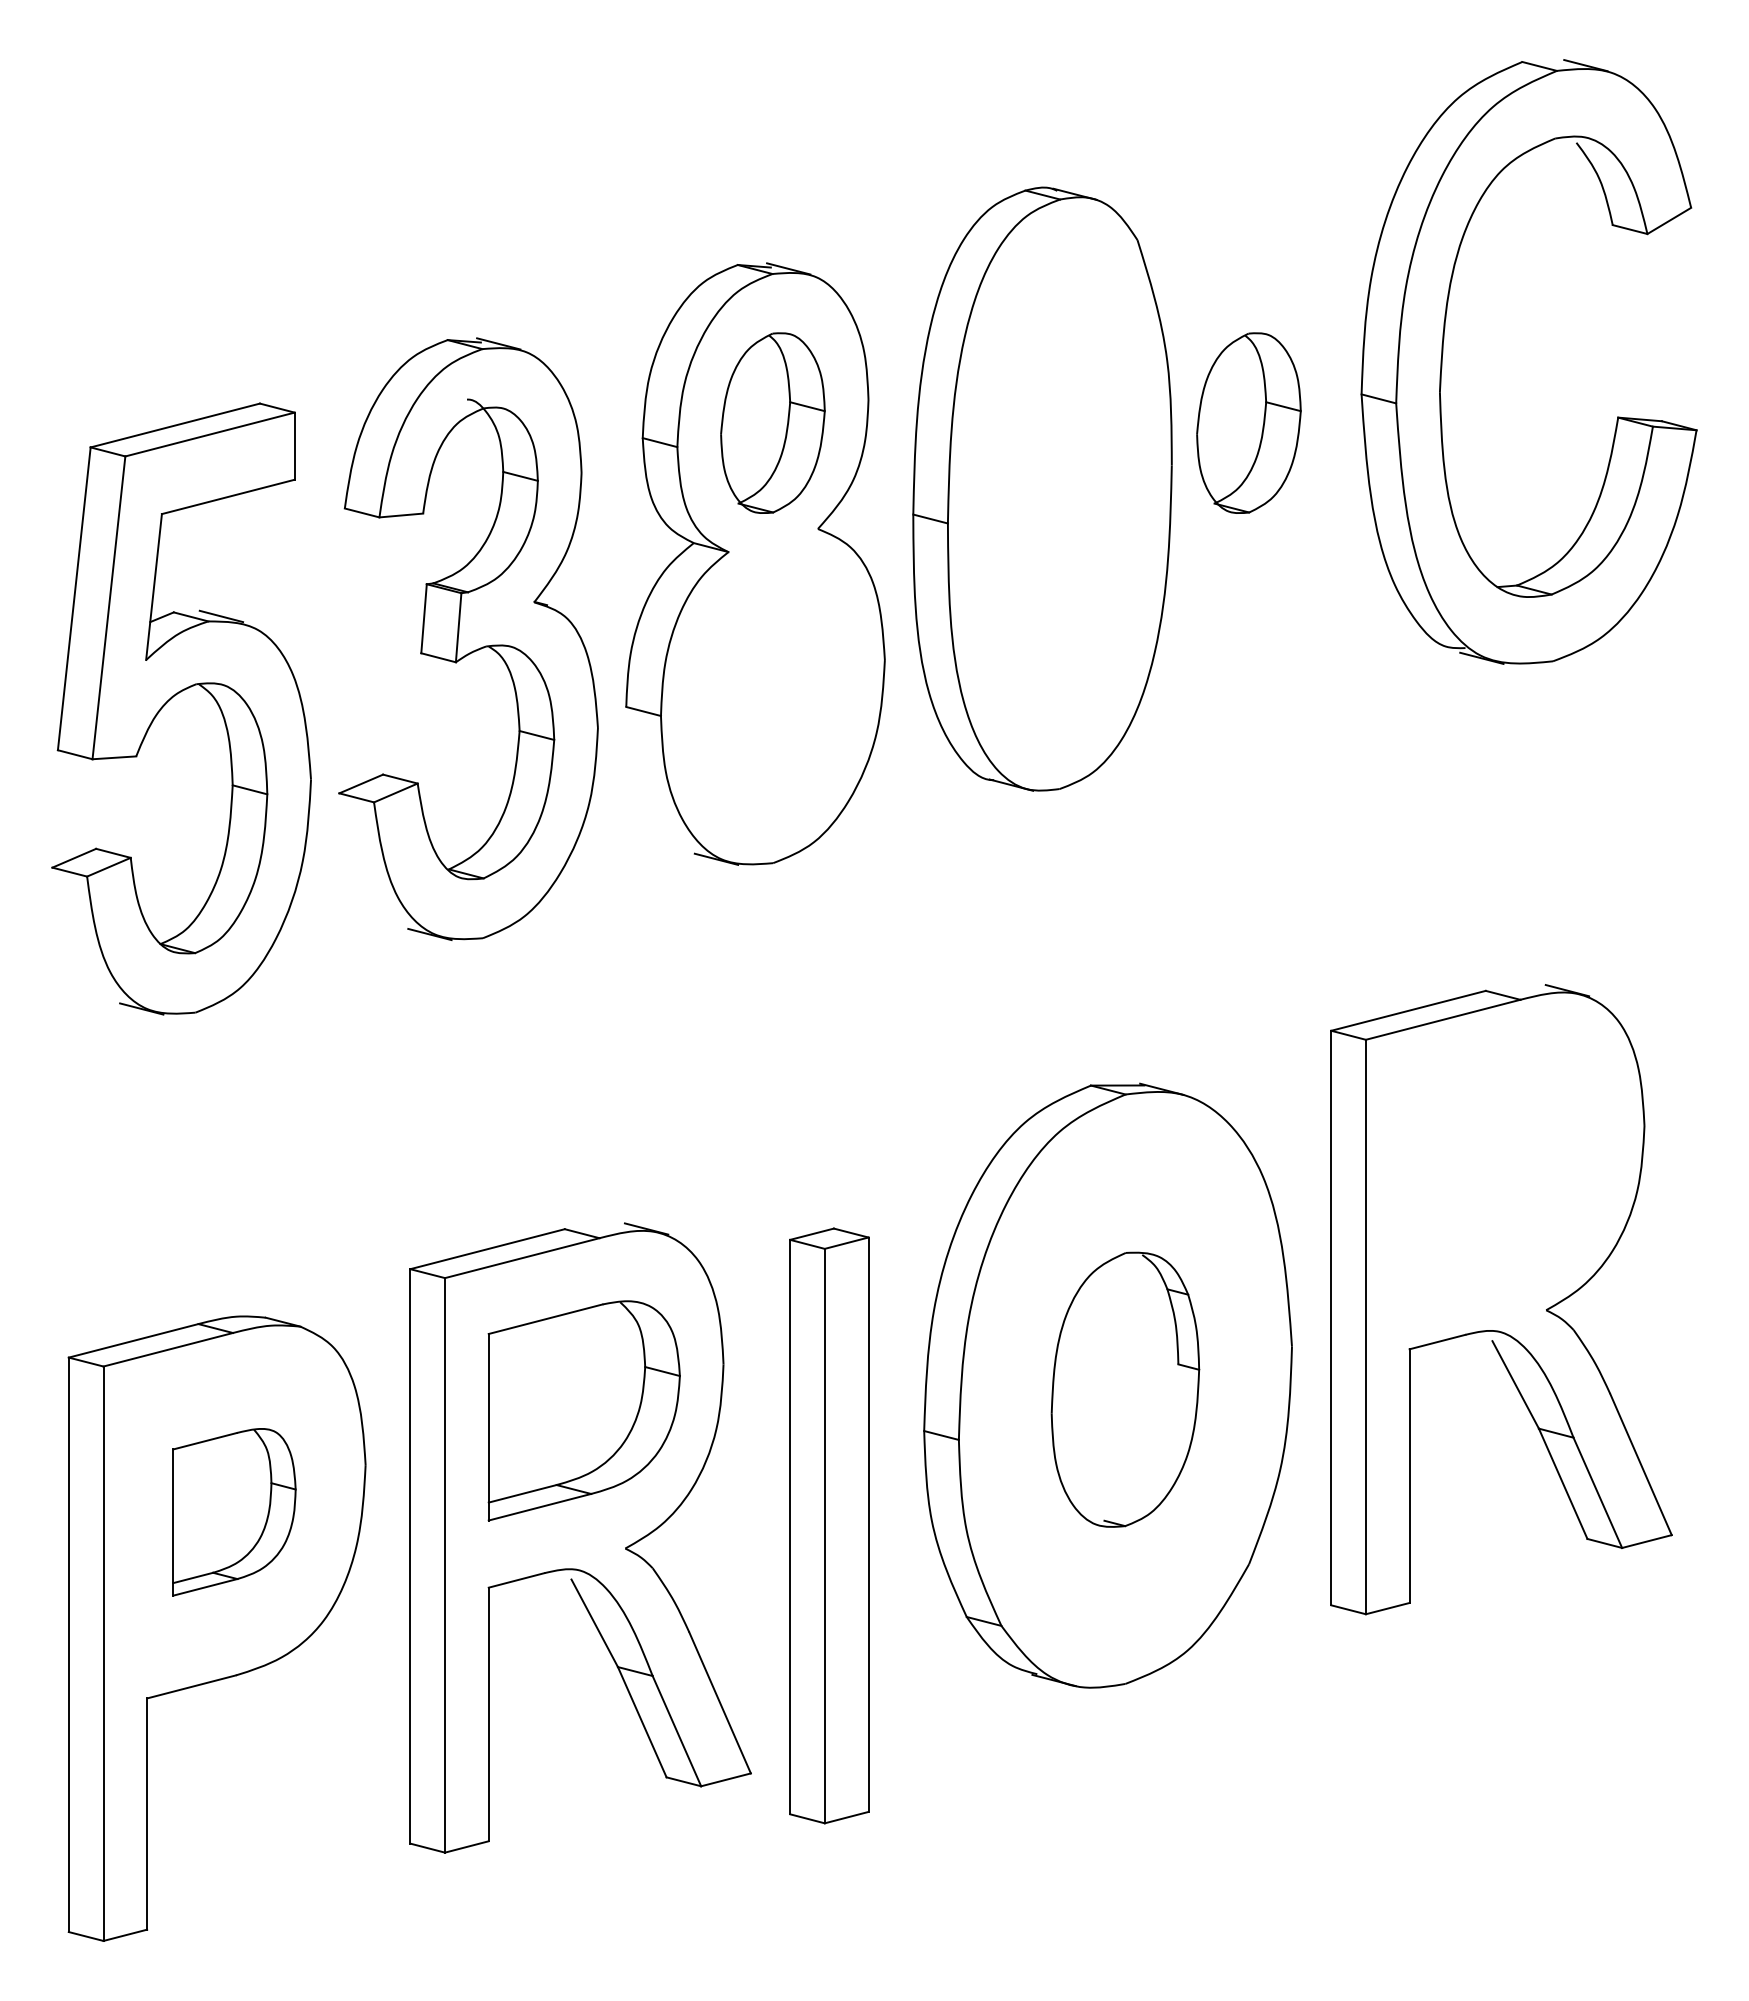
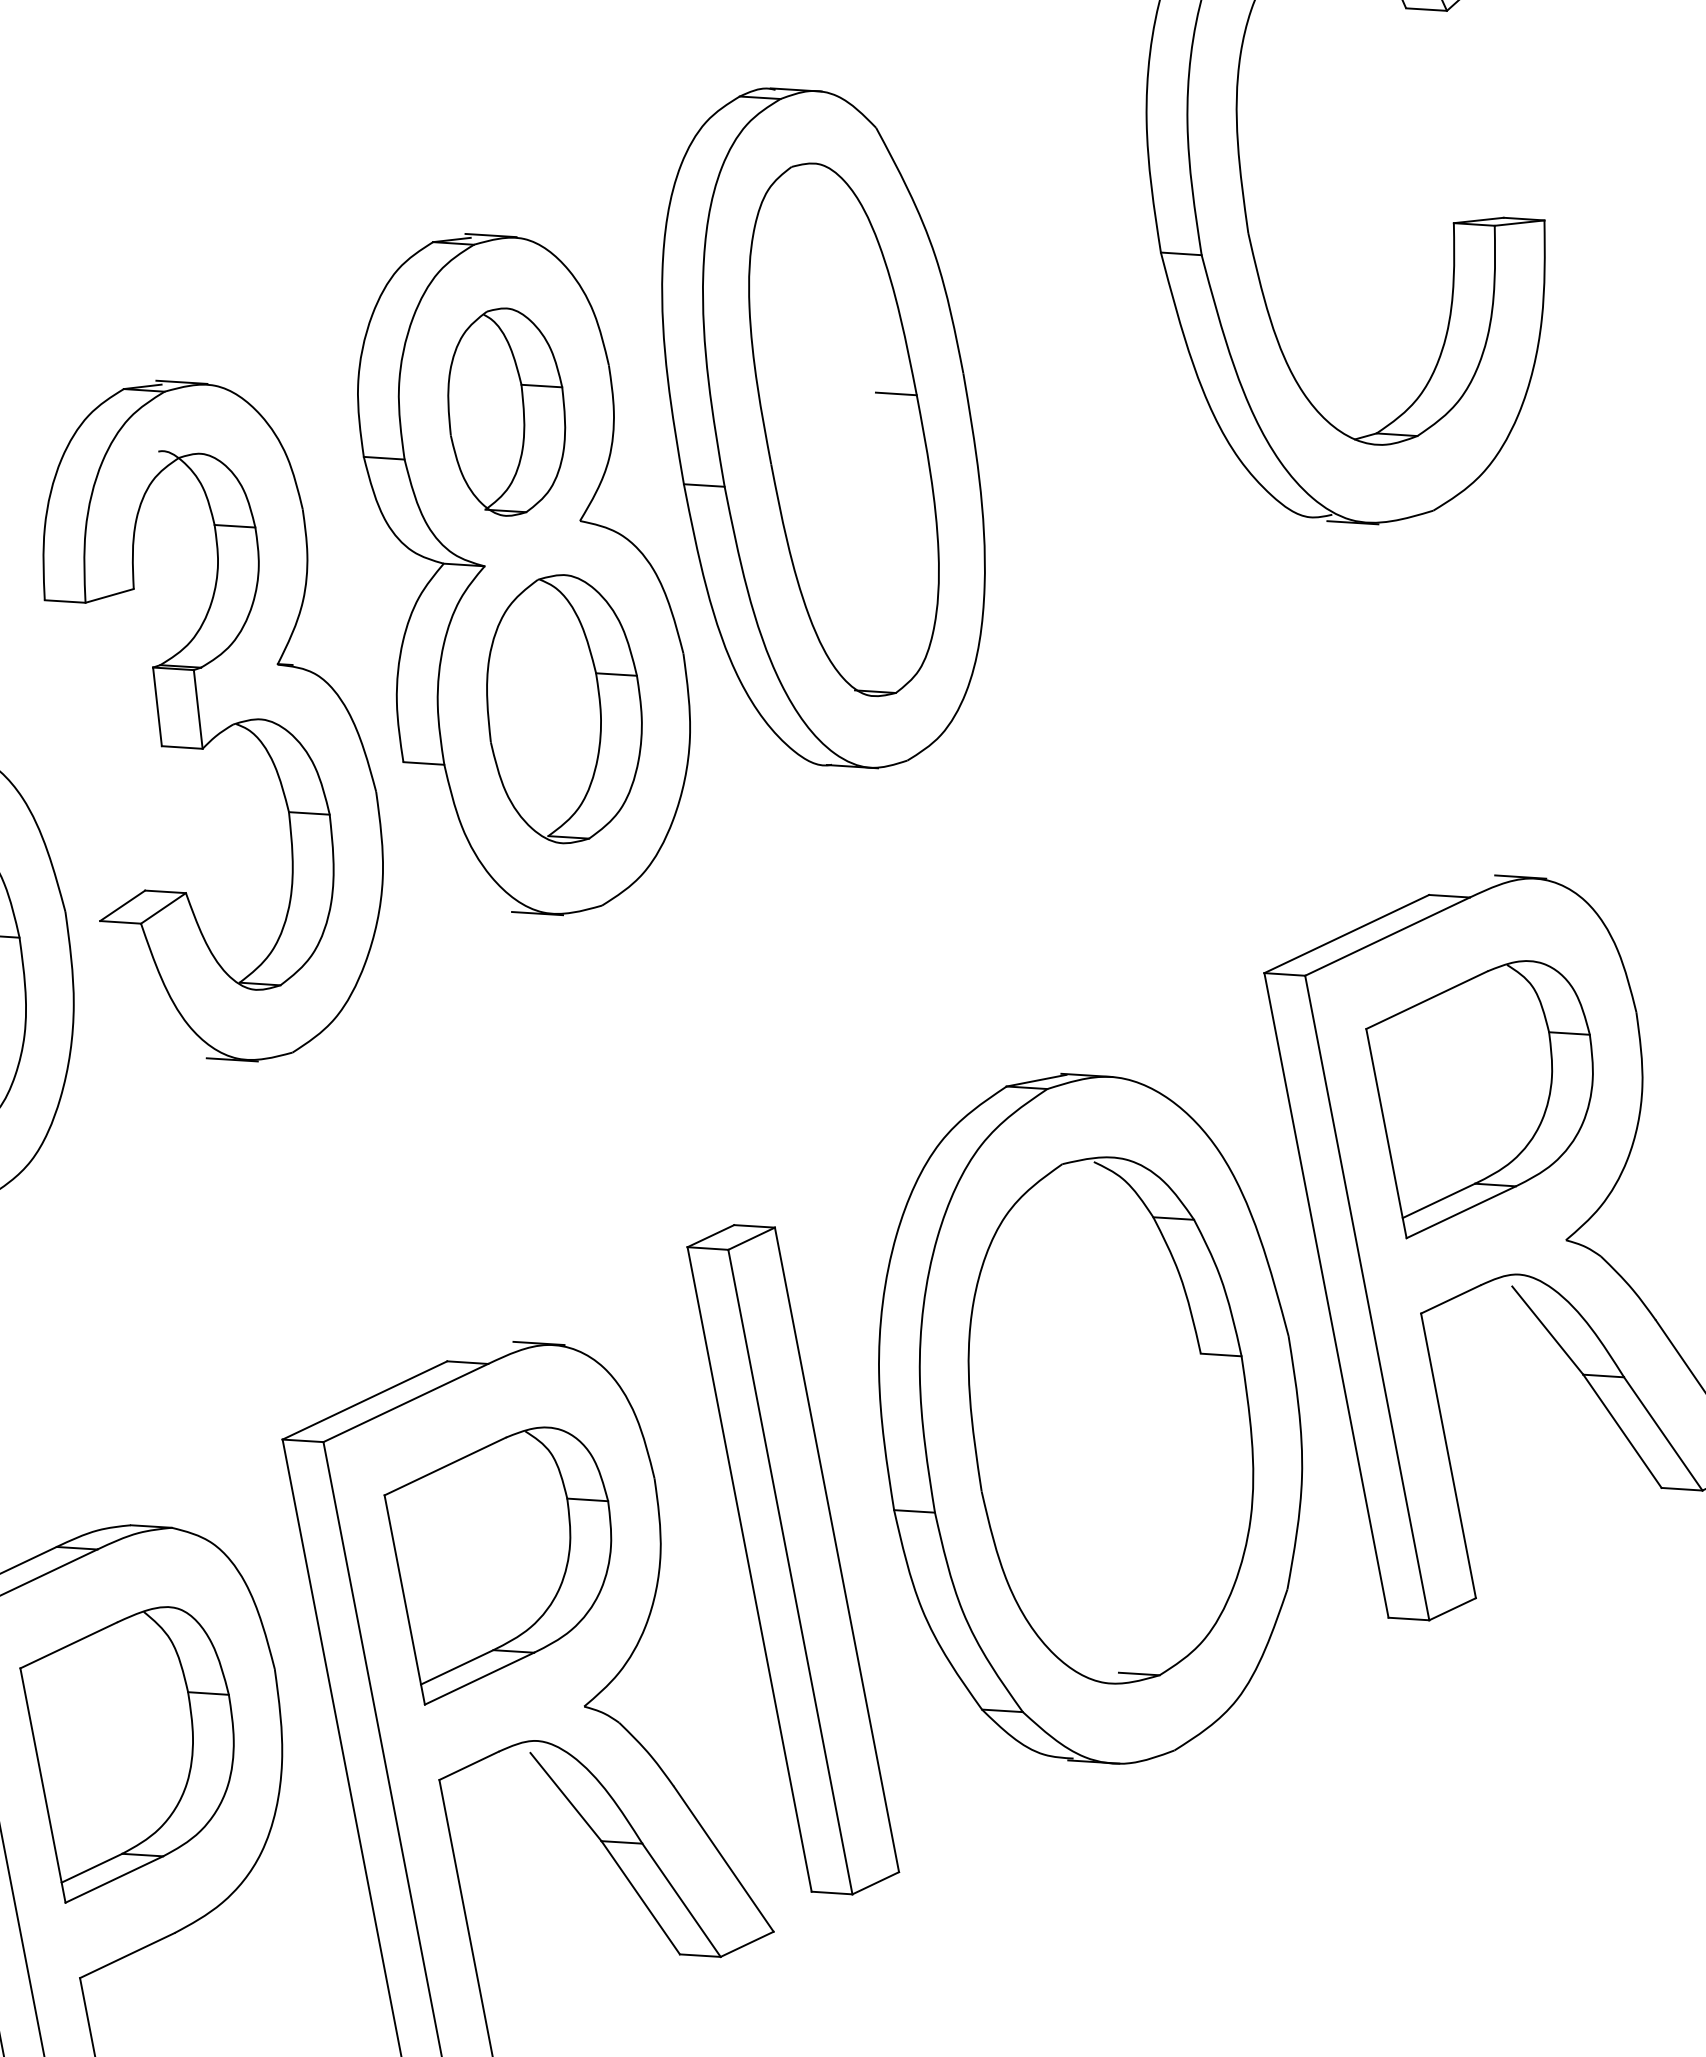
part: (1248, 422) -> (1040, 308), removed
part: (1059, 494) -> (843, 430), added
part: (772, 687) -> (563, 708), added
part: (1504, 1172) -> (1489, 1094), added
part: (1125, 1389) -> (1111, 1420), size x1.67
part: (234, 1512) -> (137, 1750), size x1.43
part: (829, 1525) -> (793, 1559), moved

